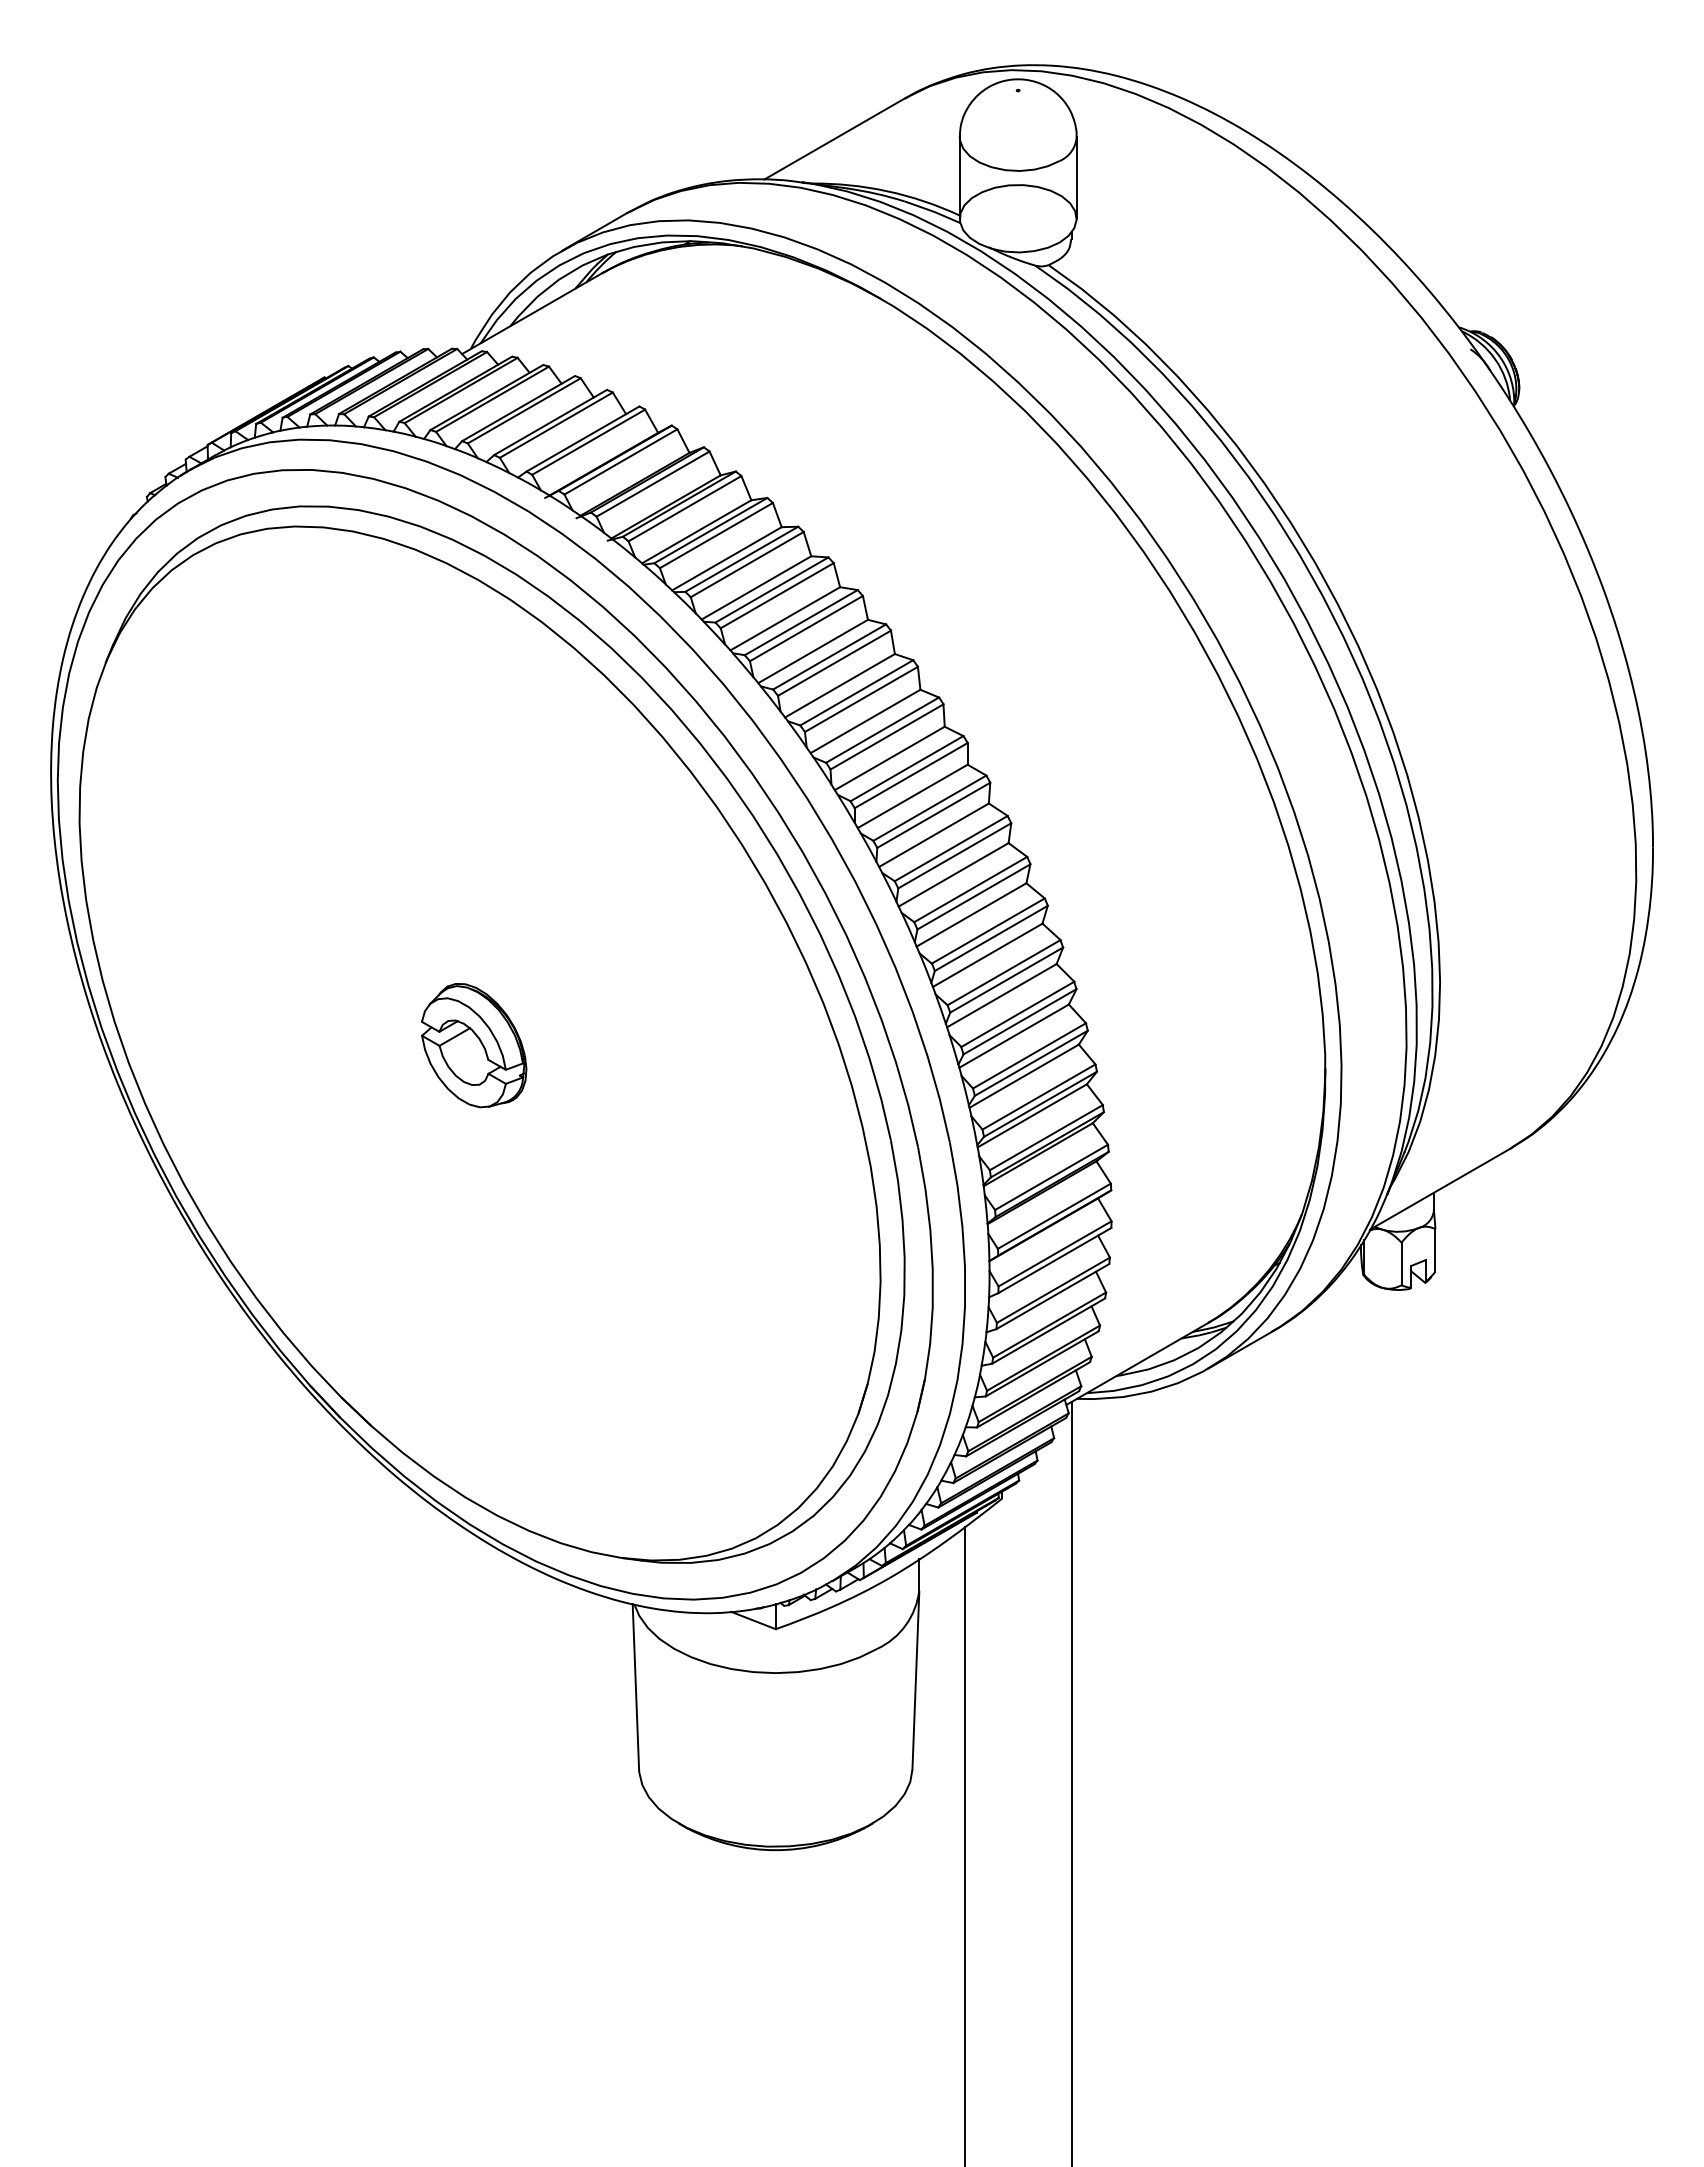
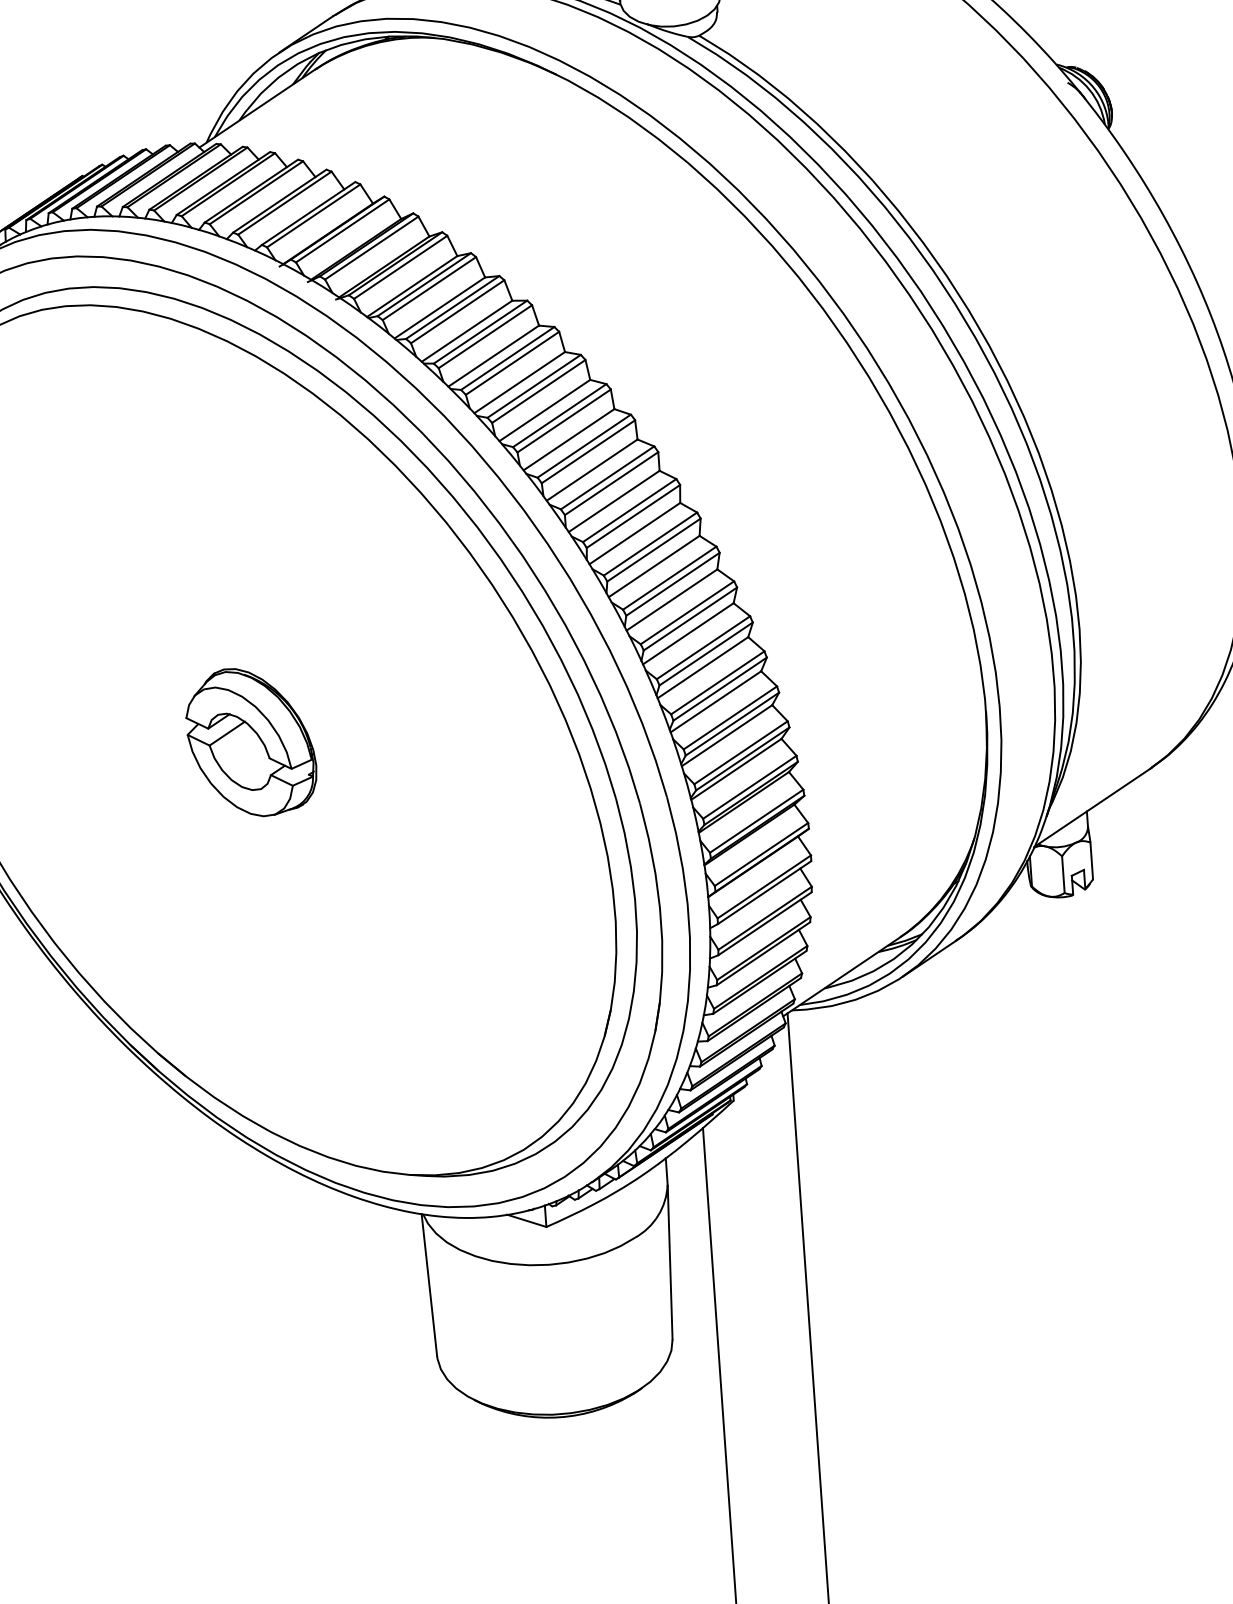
part: (474, 1045) -> (251, 742), size x1.4

